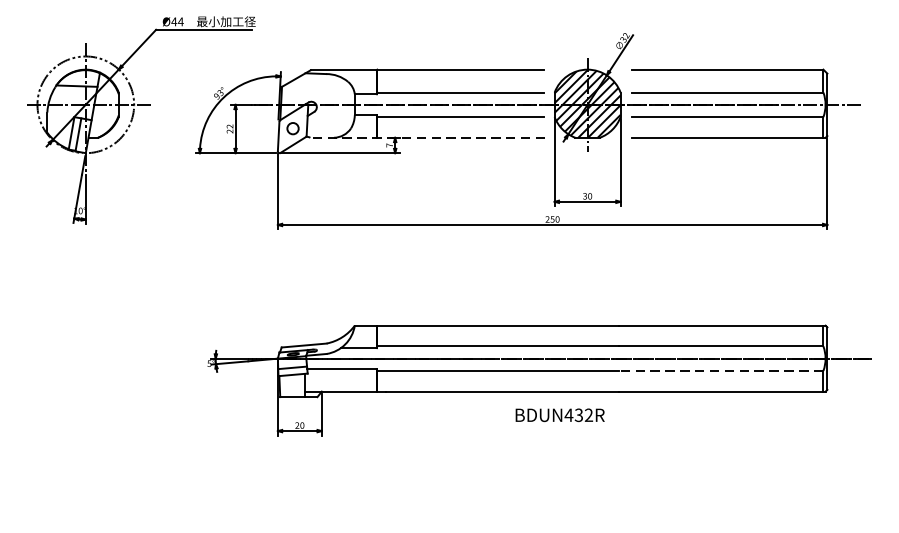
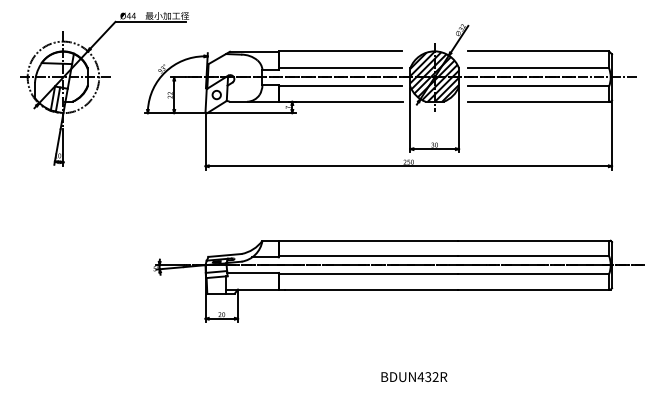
line: (427, 137) -> (316, 101), dashed -> solid
line: (721, 371) -> (533, 274), dashed -> solid
text: (560, 414) -> (414, 376), moved

